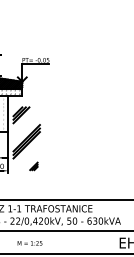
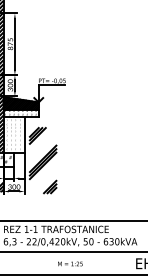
part: (34, 165) -> (50, 186), size x1.67
text: (30, 242) -> (70, 263), moved

